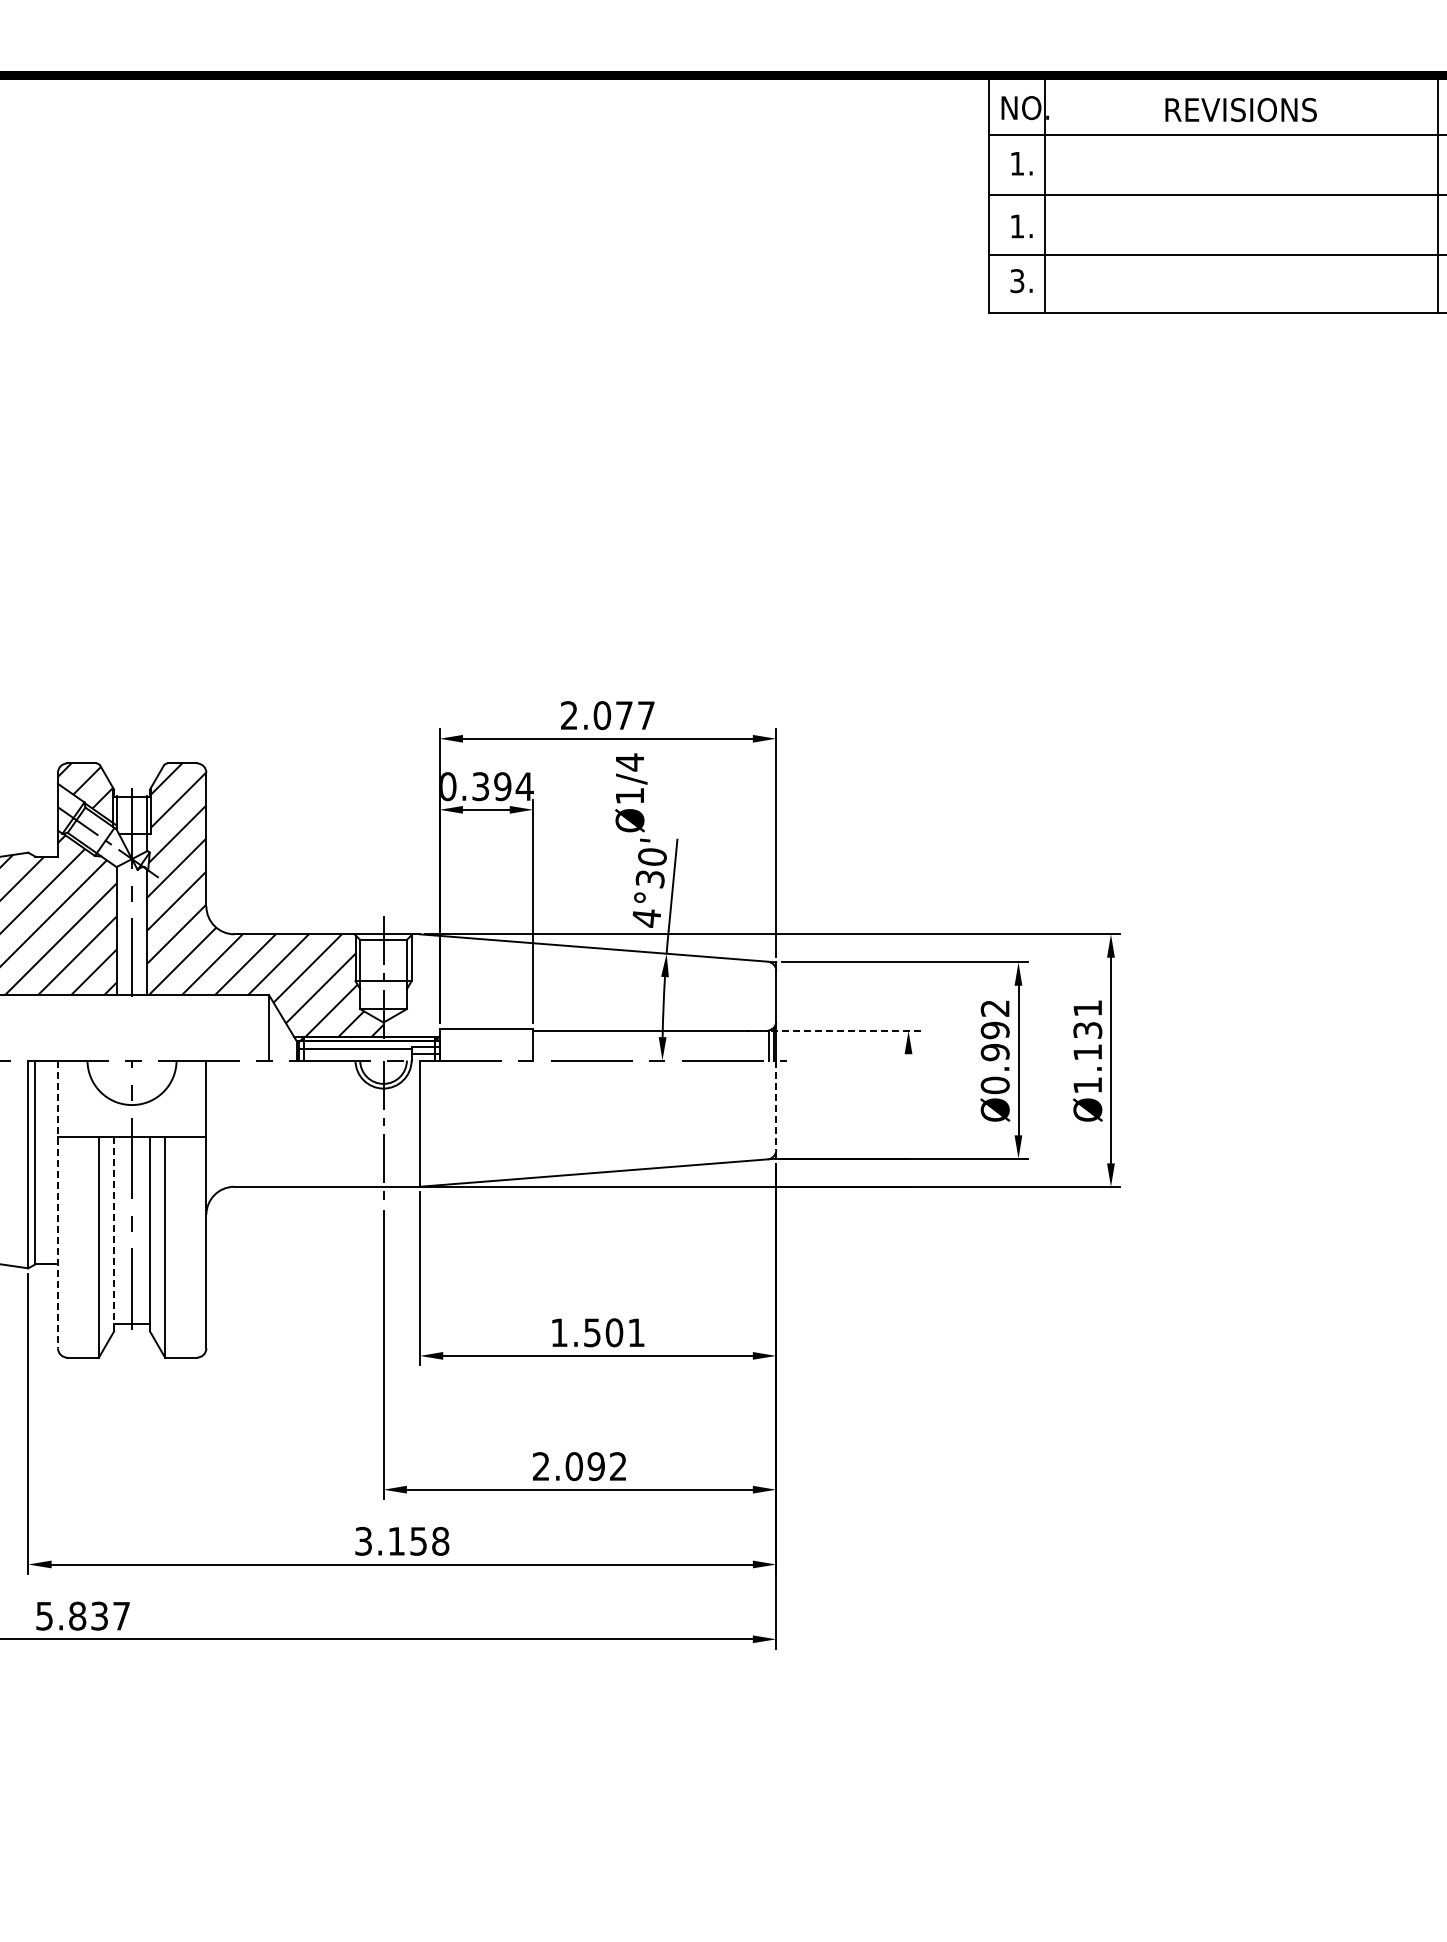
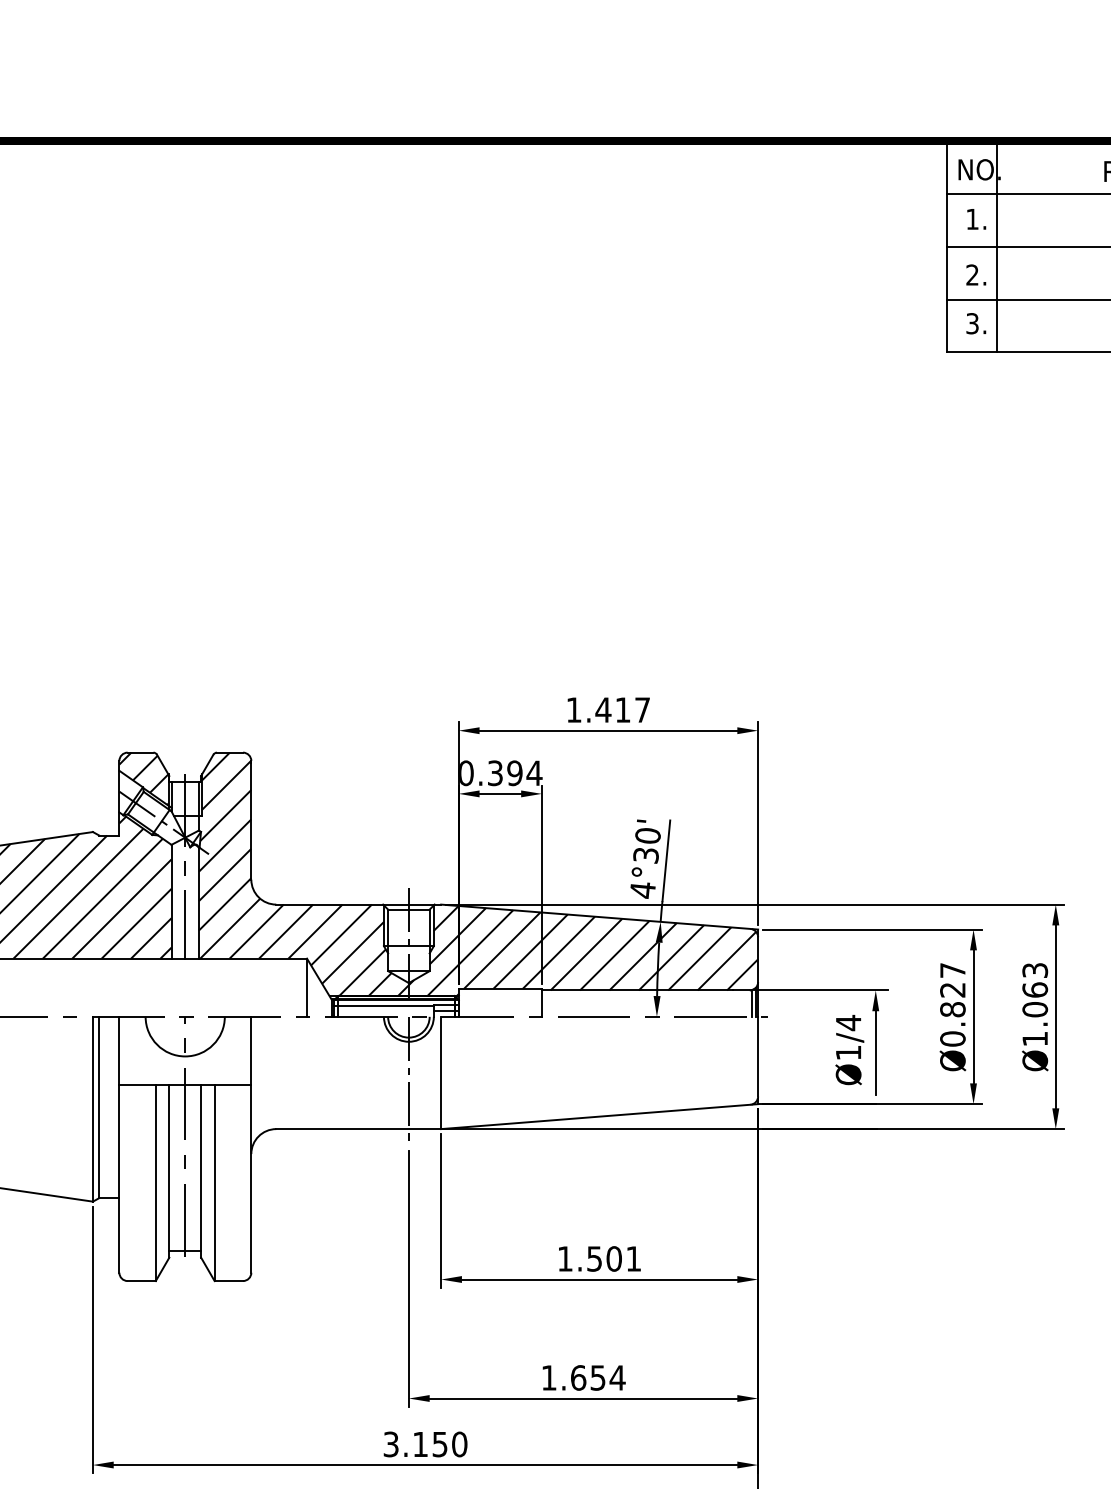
text: (1016, 226) -> (971, 275), 1. -> 2.
text: (596, 715) -> (598, 710), 2.077 -> 1.417
text: (631, 792) -> (849, 1049), moved
hatch: (579, 986) -> (583, 951), added
line: (846, 1030) -> (820, 990), dashed -> solid
text: (994, 1030) -> (952, 990), Ø0.992 -> Ø0.827
text: (1087, 1030) -> (1034, 990), Ø1.131 -> Ø1.063
line: (908, 1101) -> (875, 1053), added
line: (776, 1105) -> (758, 1056), dashed -> solid
line: (57, 1204) -> (118, 1144), dashed -> solid
line: (114, 1234) -> (169, 1171), dashed -> solid
text: (579, 1466) -> (583, 1377), 2.092 -> 1.654
text: (440, 1541) -> (459, 1444), 3.158 -> 3.150

